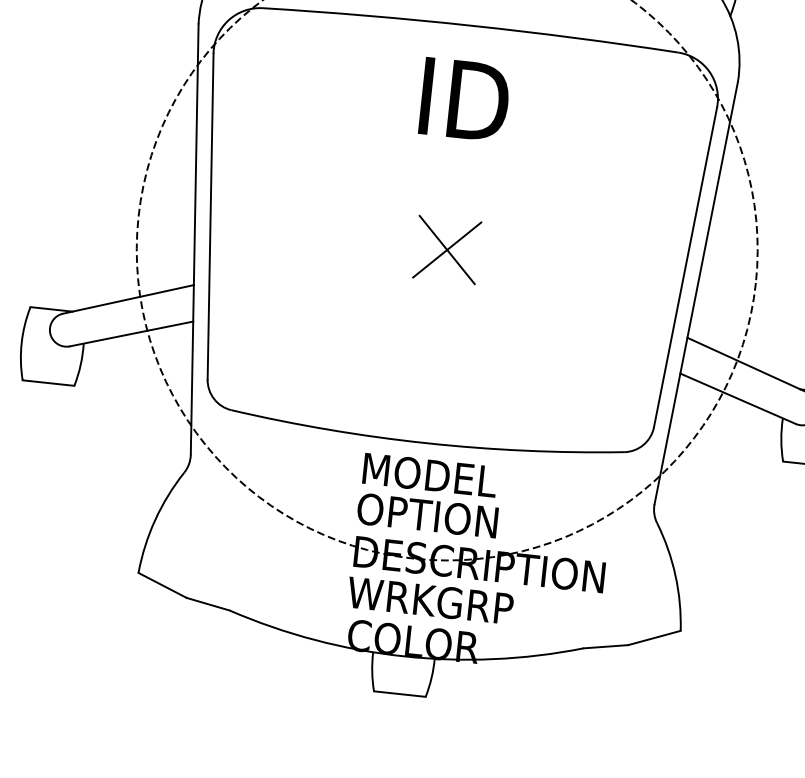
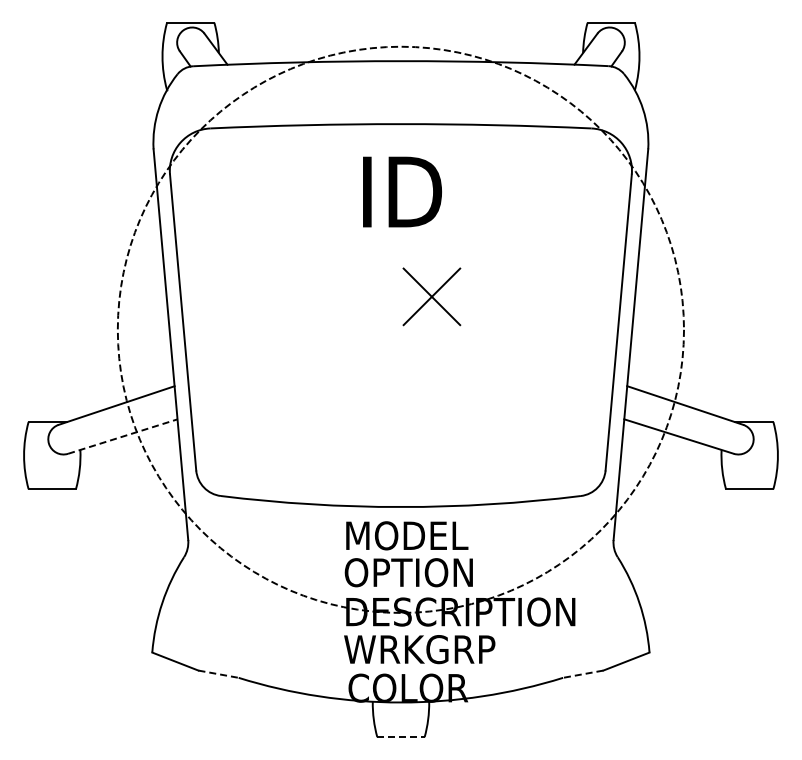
part: (446, 249) -> (431, 296), moved
line: (132, 333) -> (123, 436), solid -> dashed
line: (209, 604) -> (219, 674), solid -> dashed
line: (605, 646) -> (582, 674), solid -> dashed
line: (400, 694) -> (401, 737), solid -> dashed

